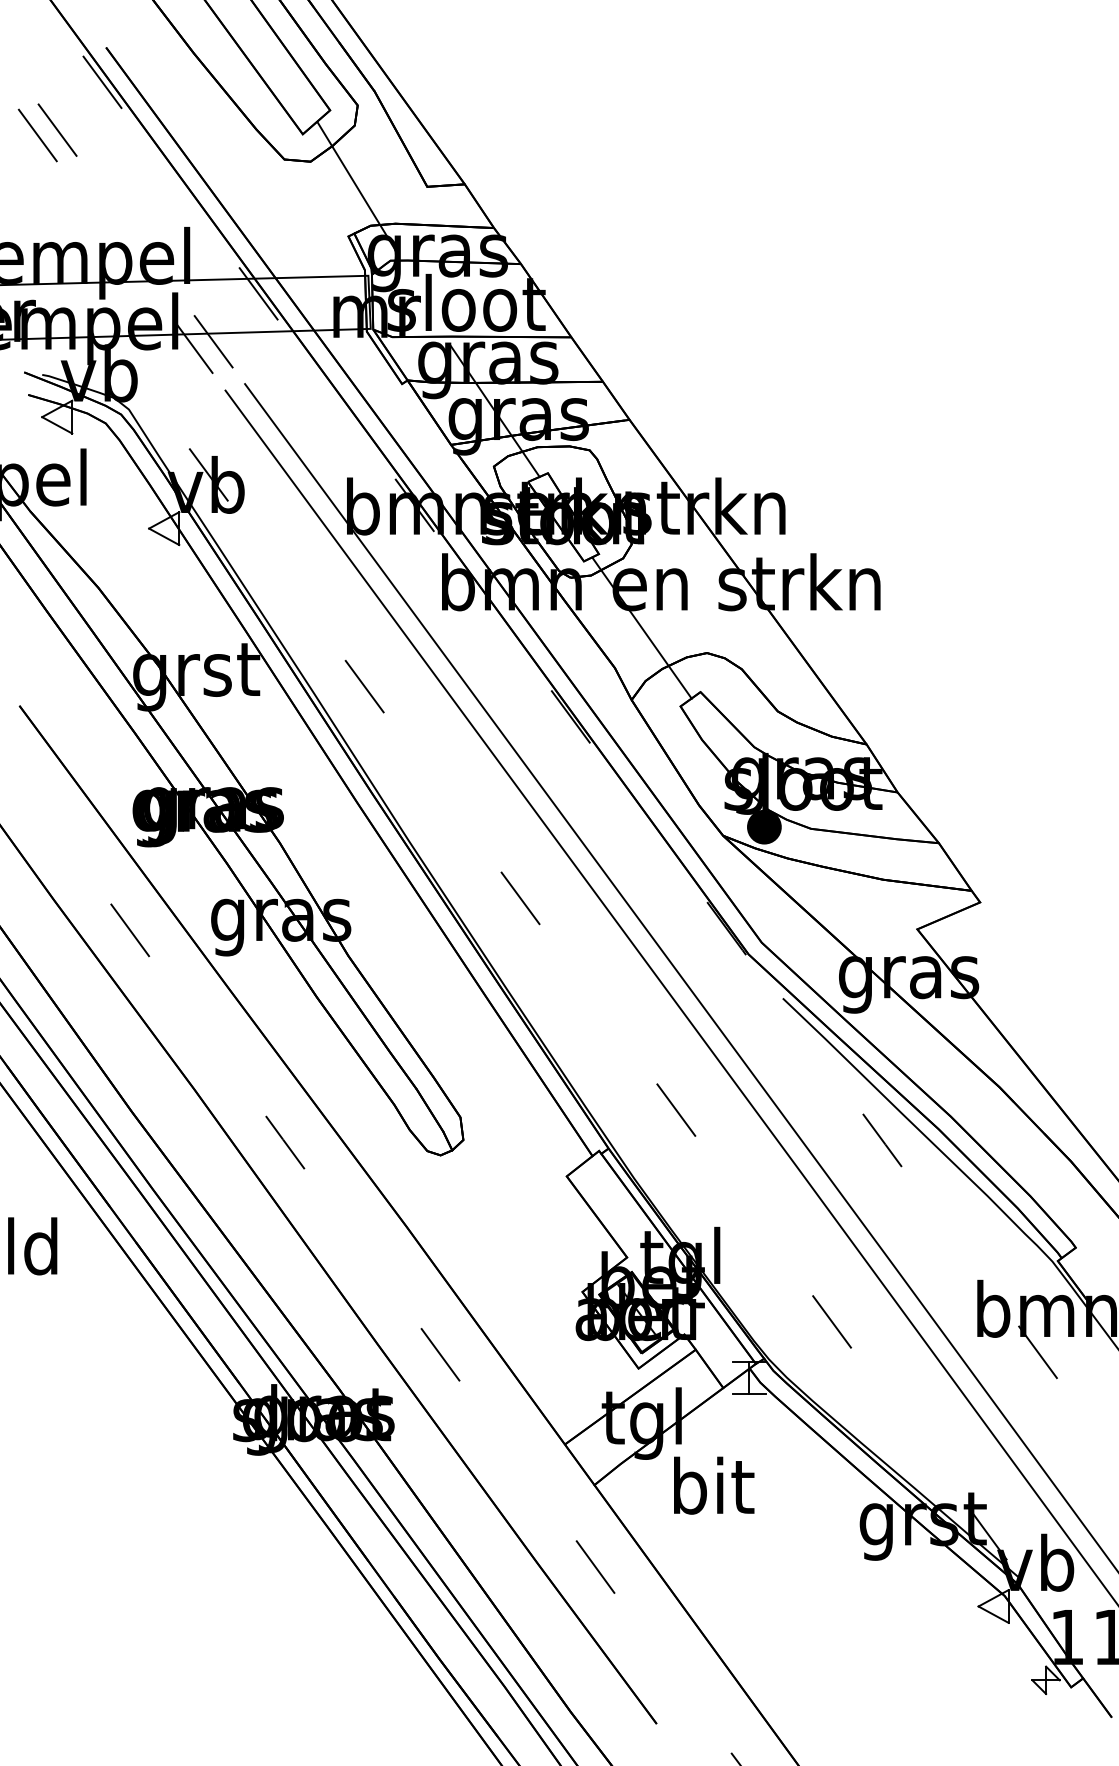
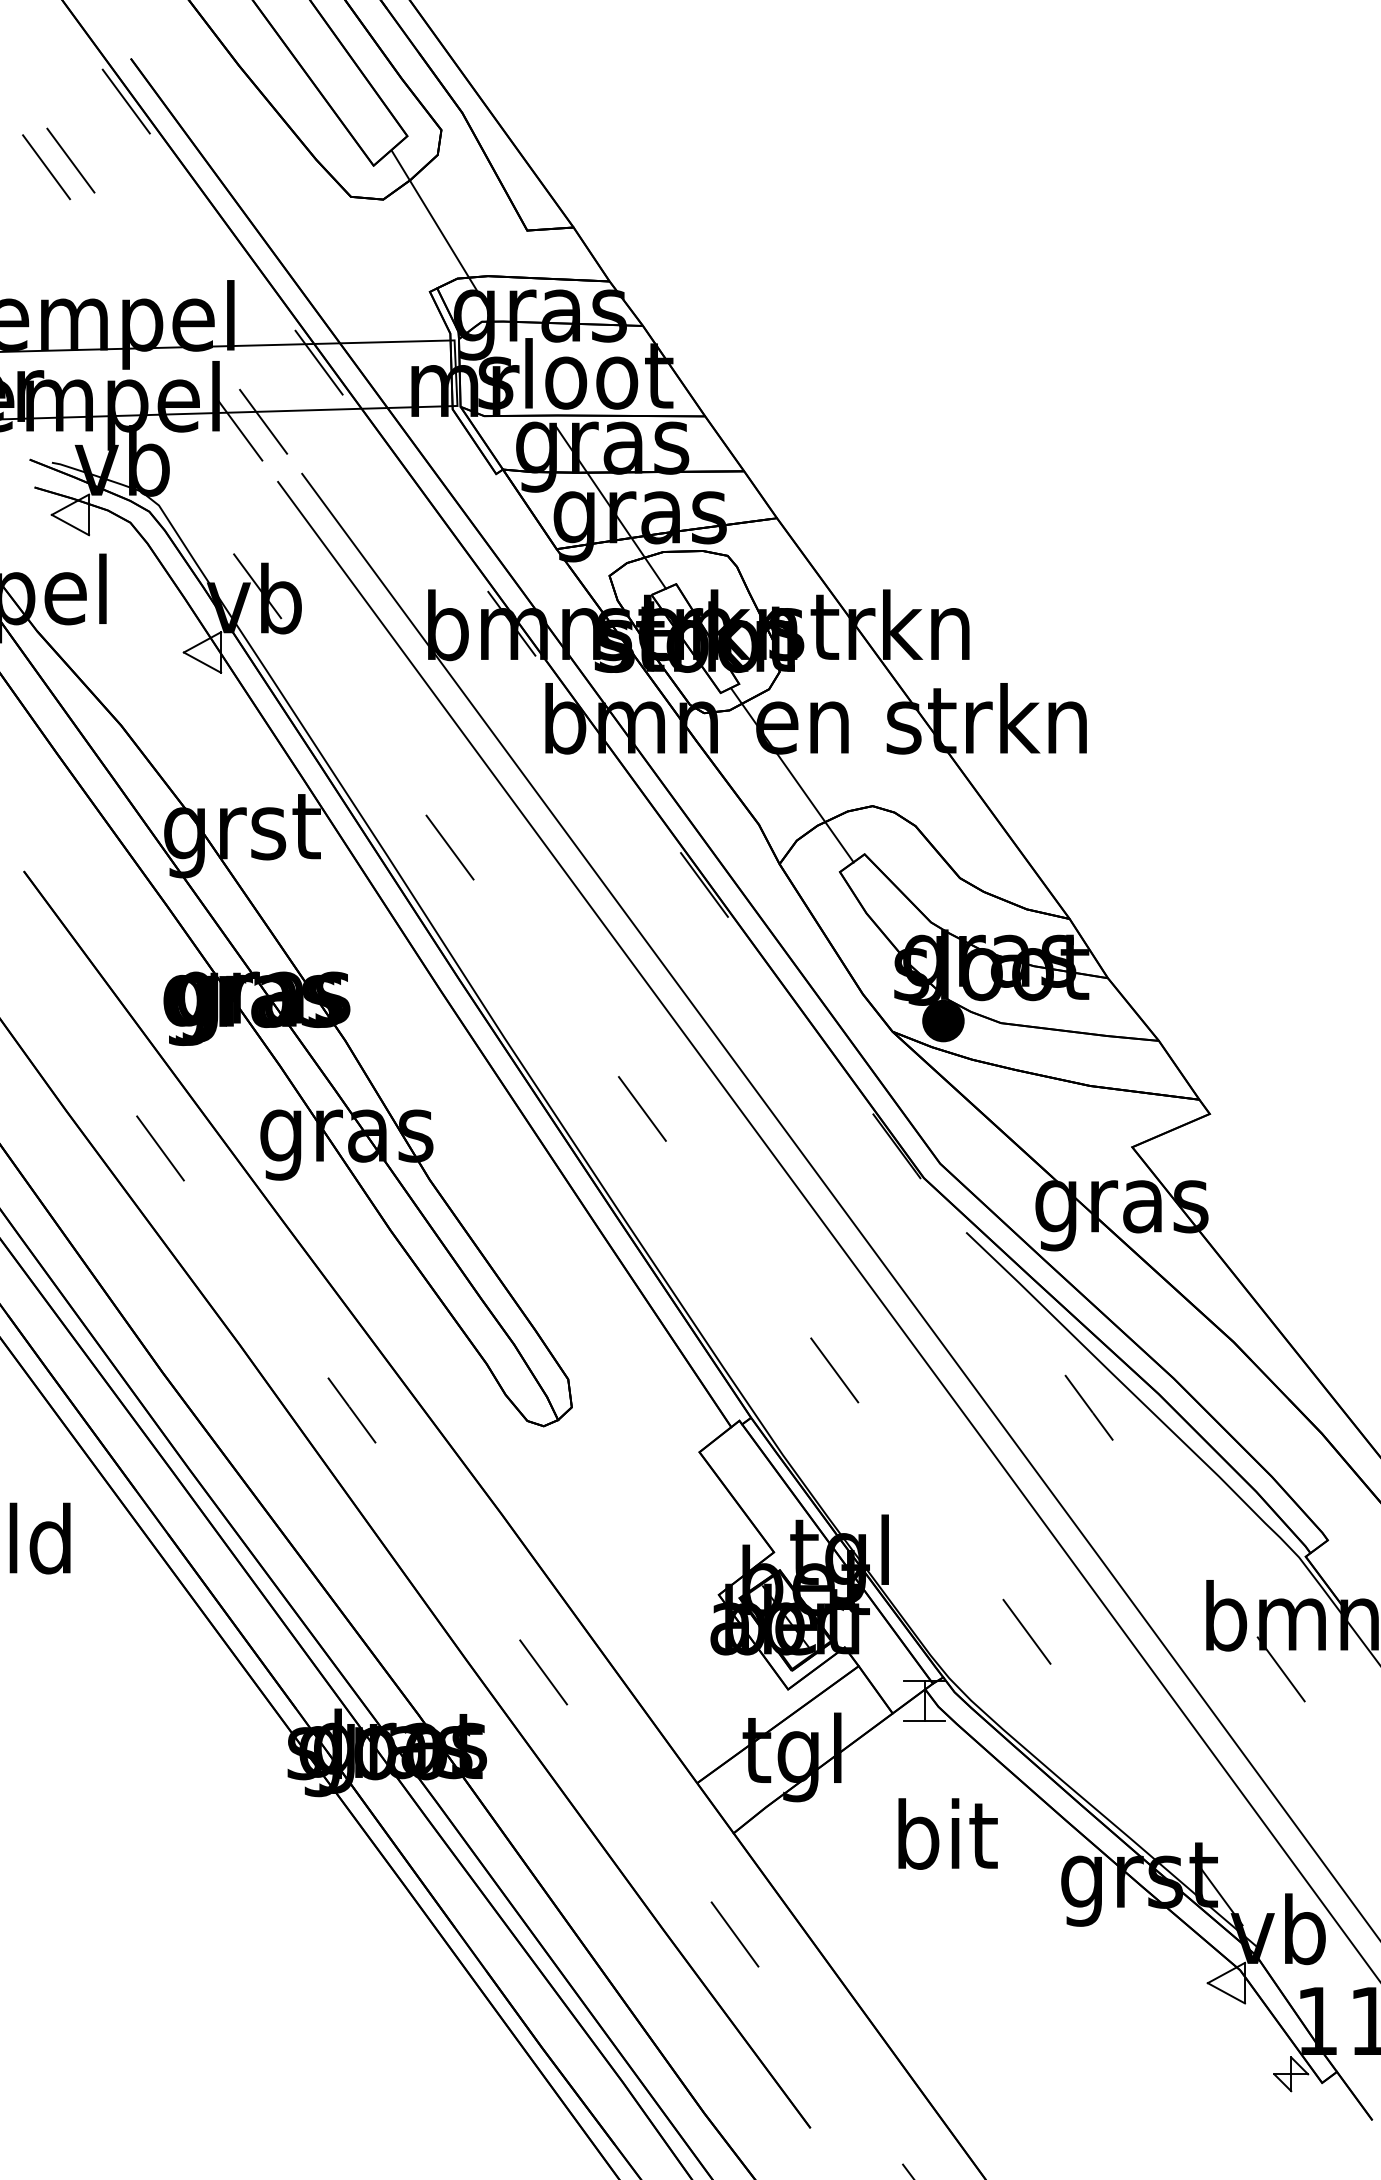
text: (714, 1485) -> (948, 1833), moved

